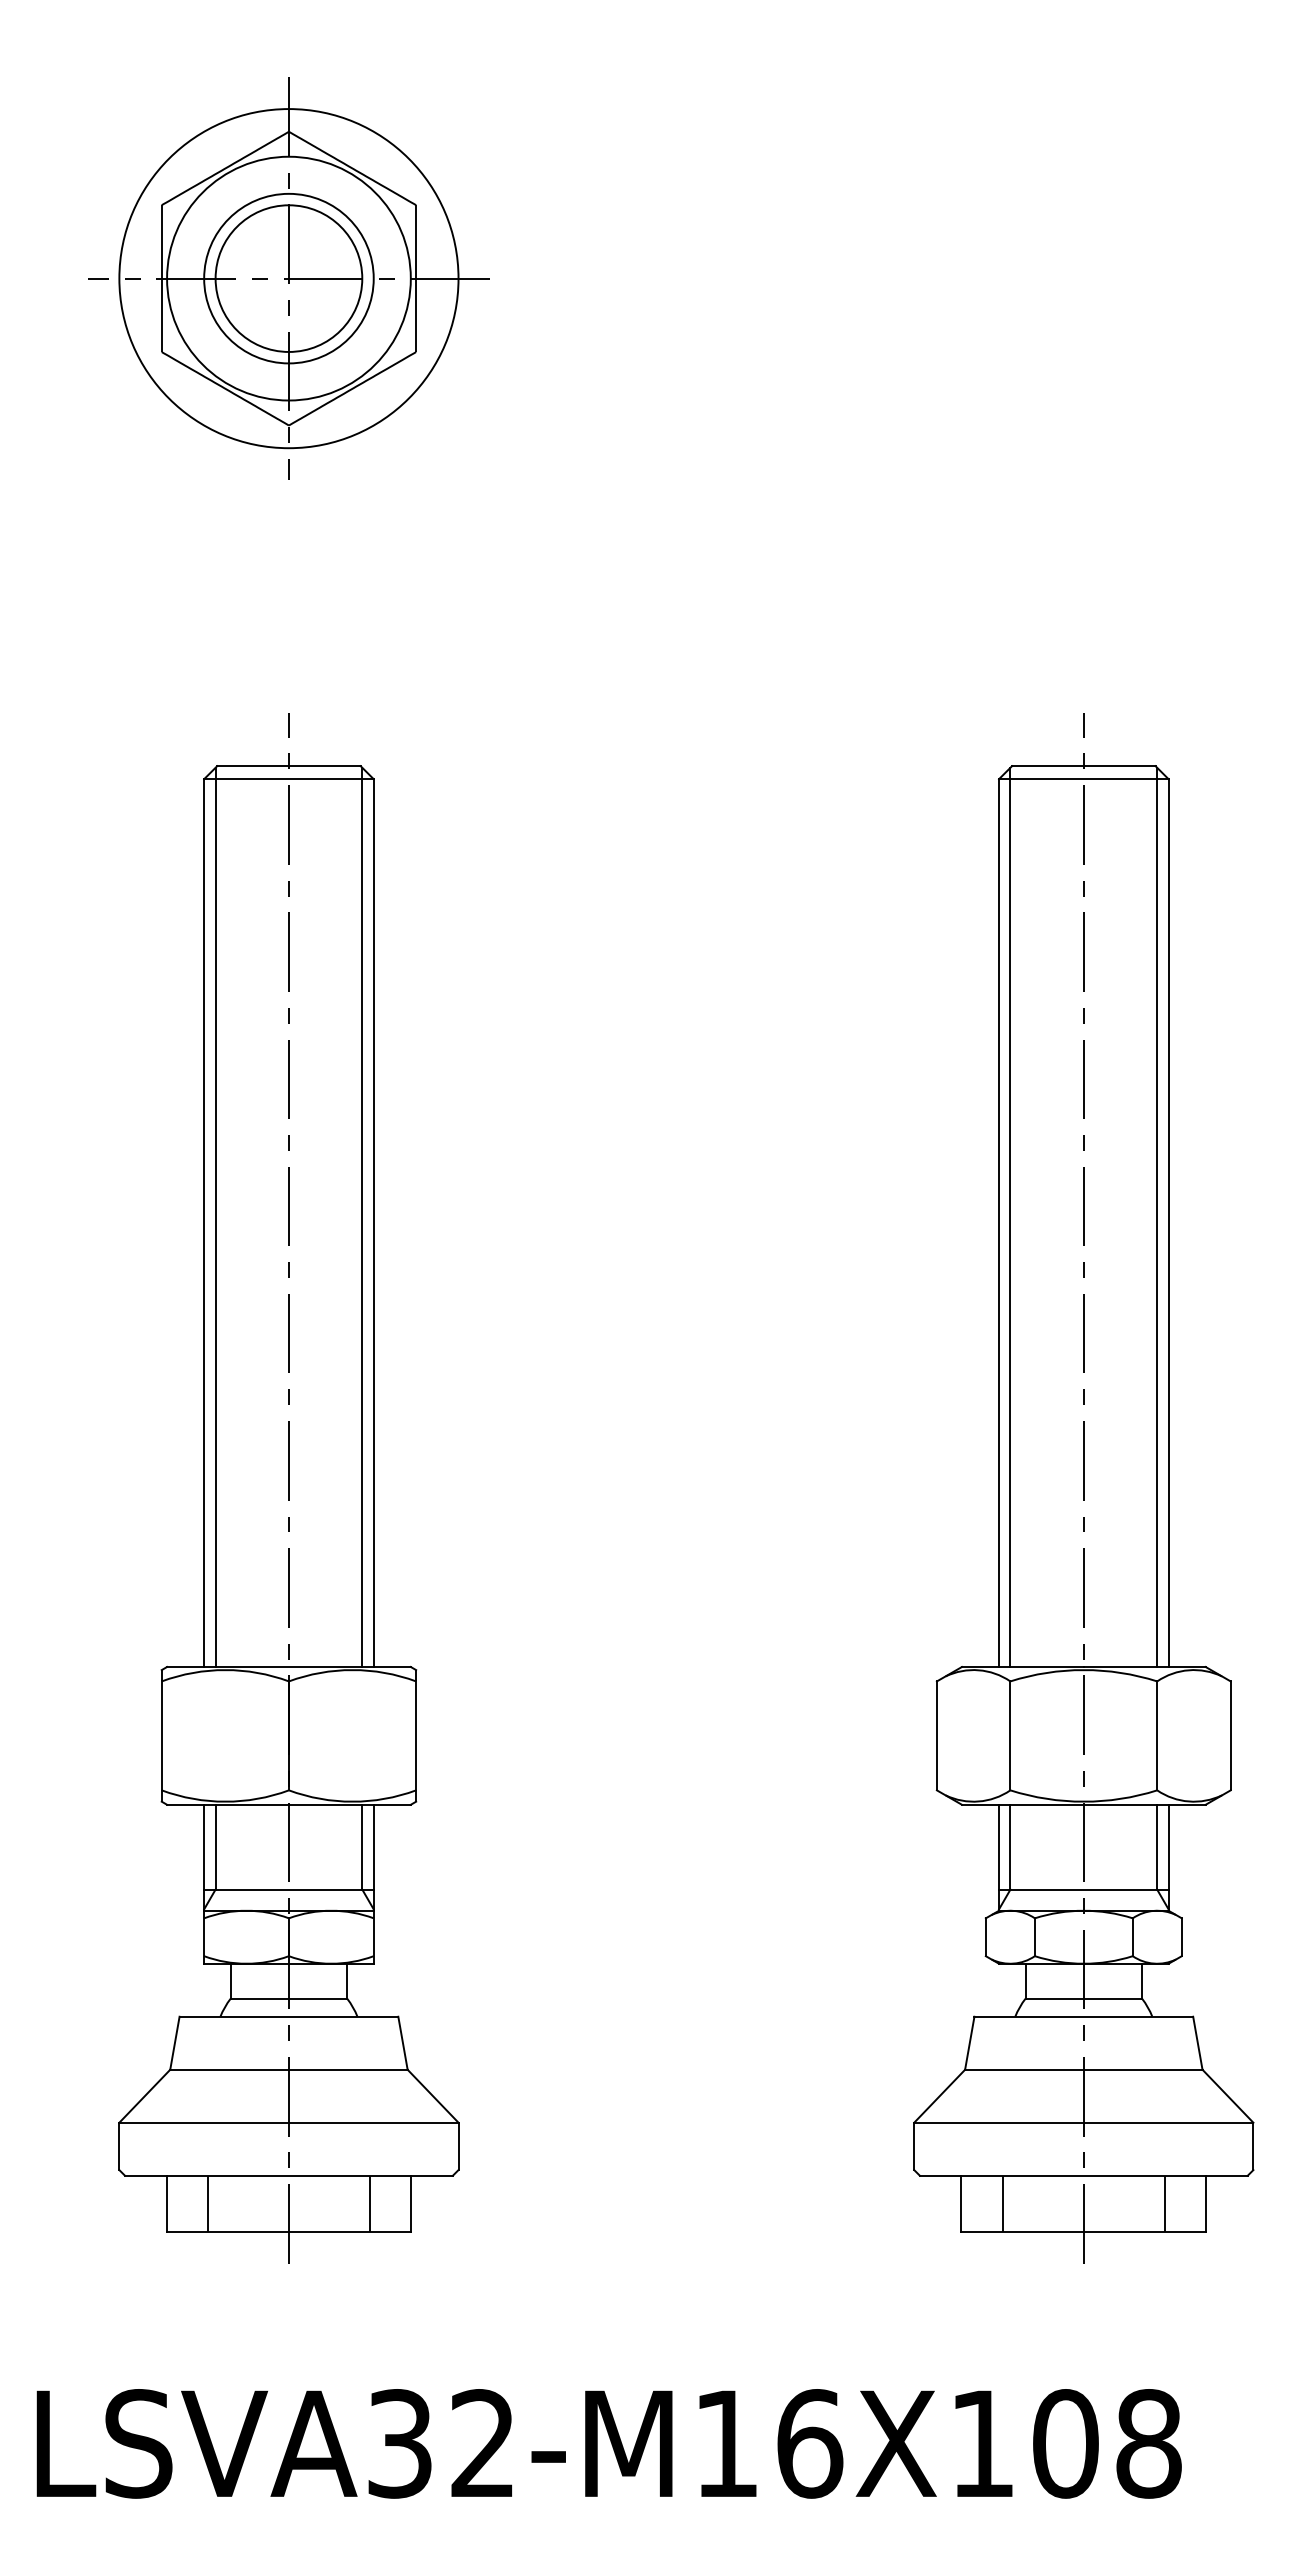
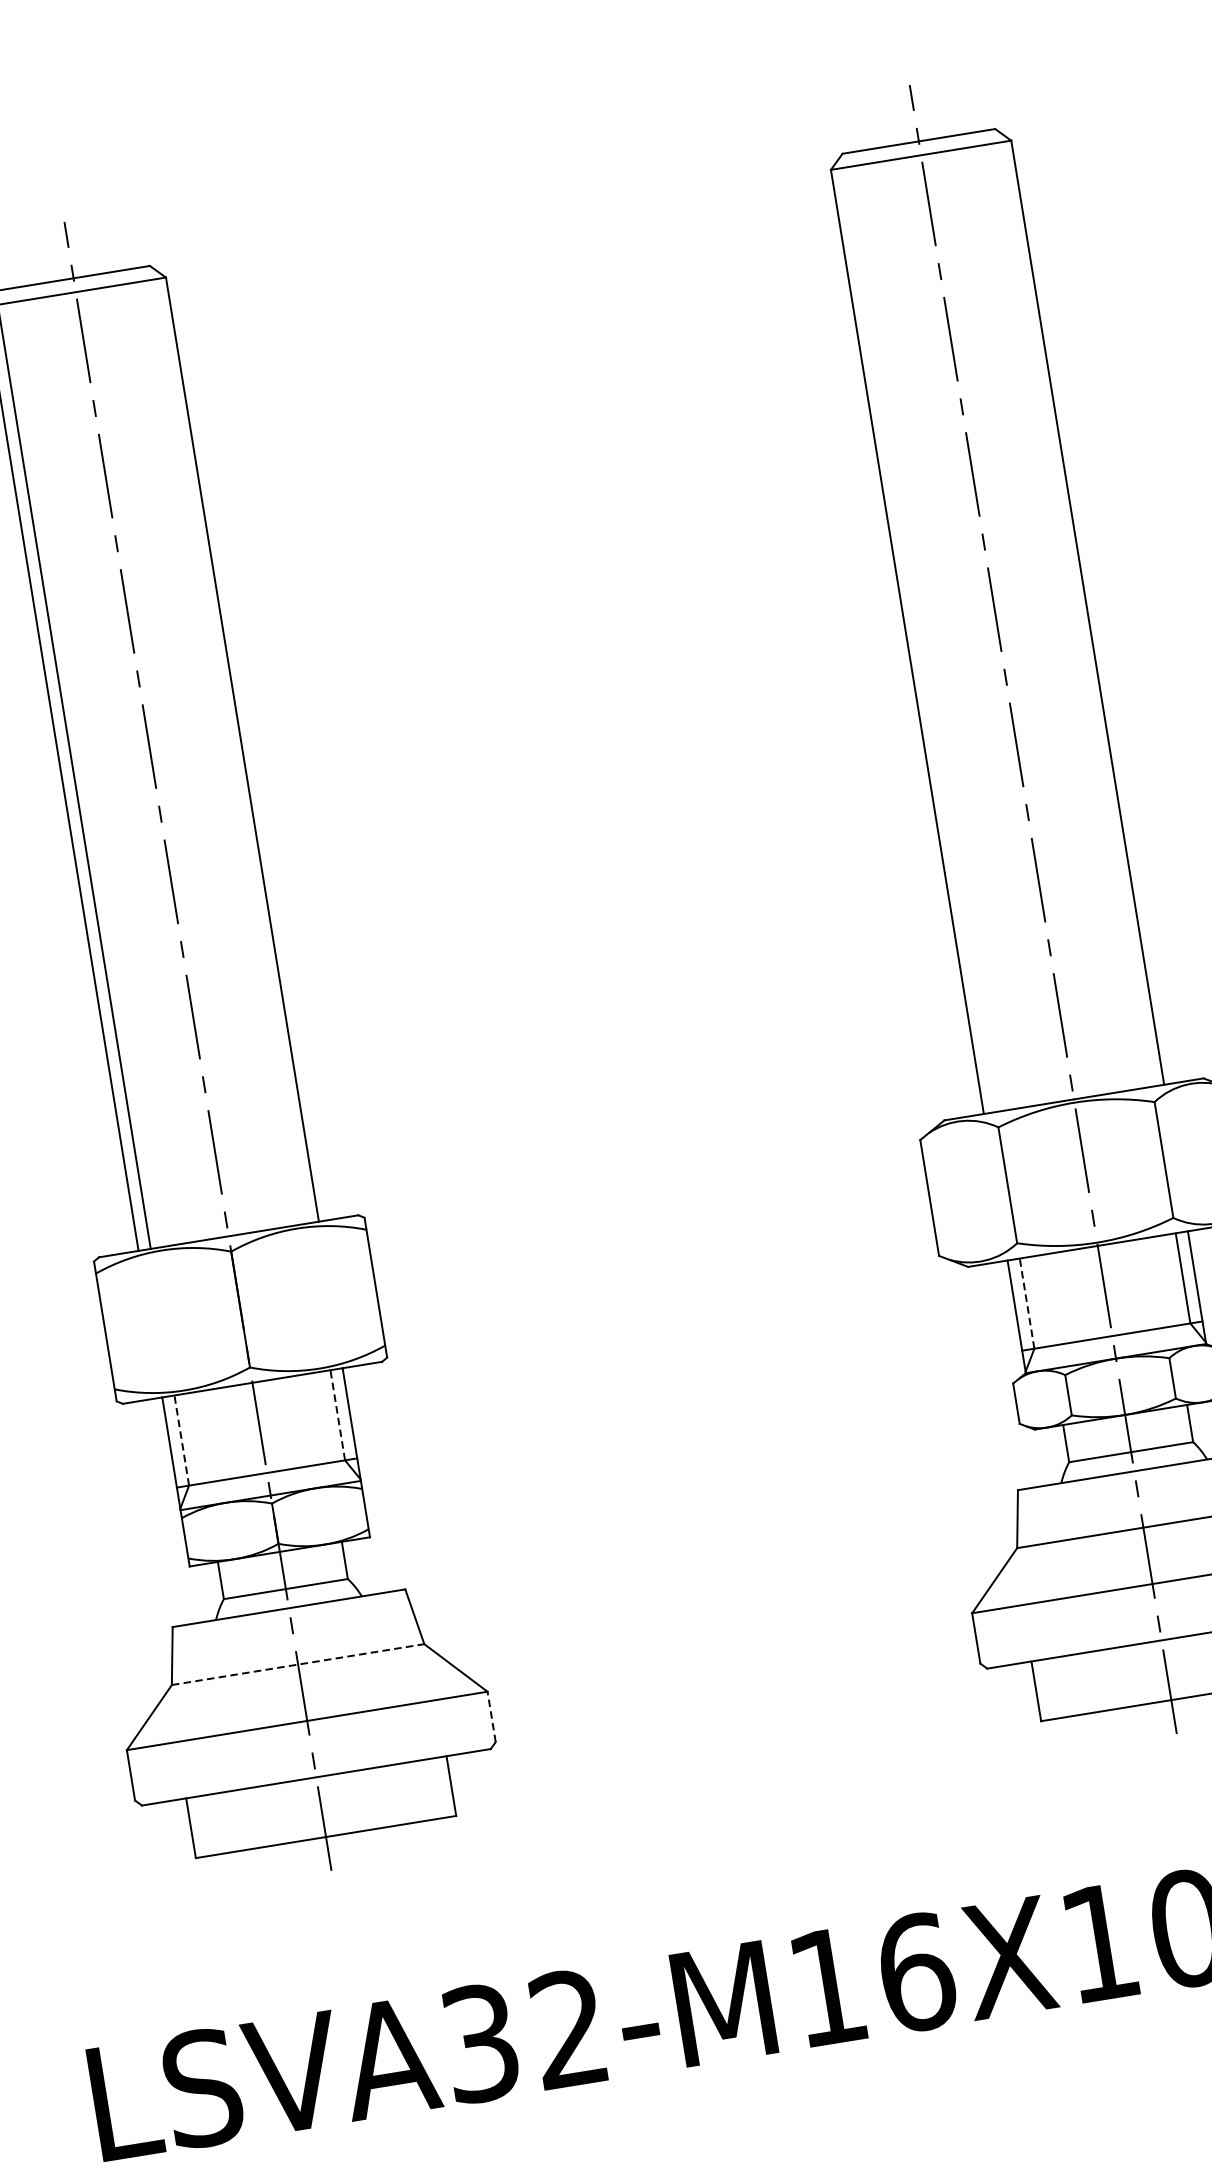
line: (362, 1217) -> (229, 745), removed
line: (1010, 1217) -> (918, 634), removed
line: (1157, 1217) -> (1074, 608), removed
line: (215, 1846) -> (181, 1439), solid -> dashed
line: (362, 1846) -> (337, 1414), solid -> dashed
line: (1010, 1846) -> (1026, 1302), solid -> dashed
line: (288, 2069) -> (297, 1664), solid -> dashed
line: (458, 2146) -> (491, 1717), solid -> dashed
line: (207, 2203) -> (234, 1820), removed
line: (370, 2203) -> (407, 1792), removed
line: (1002, 2203) -> (1079, 1683), removed

